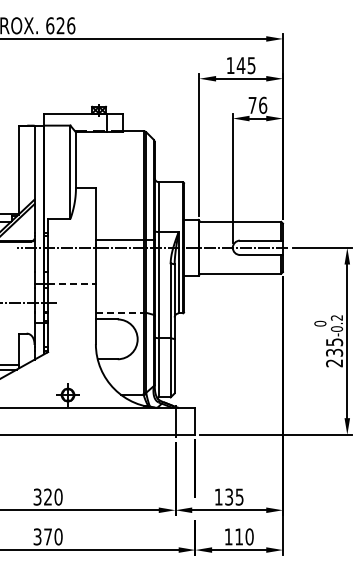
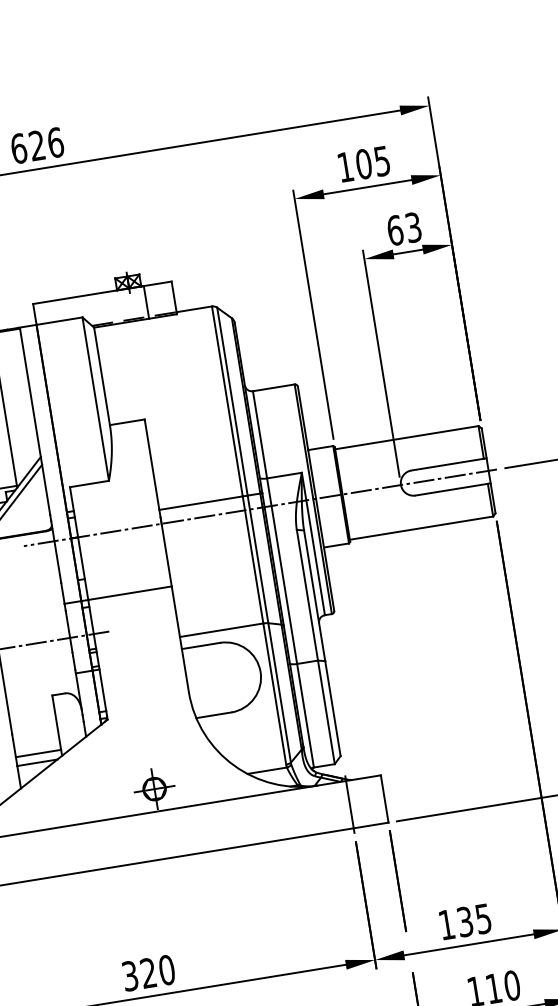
text: (240, 65) -> (362, 164), 145 -> 105
text: (257, 104) -> (403, 227), 76 -> 63
line: (72, 283) -> (130, 592), dashed -> solid
line: (119, 312) -> (221, 630), dashed -> solid

